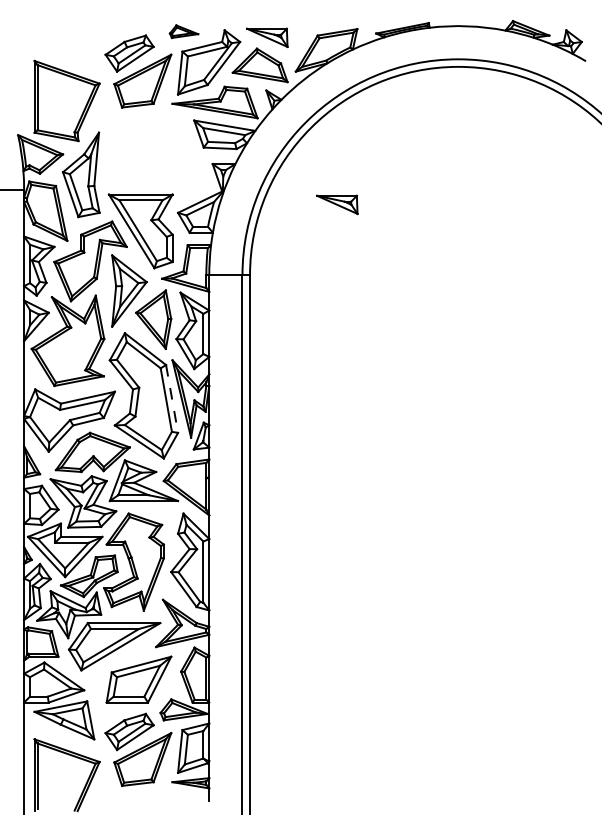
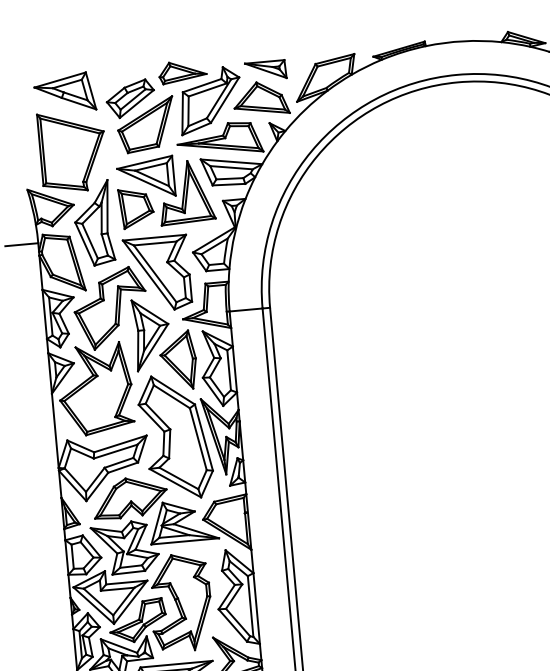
part: (183, 31) -> (182, 72), size x1.67
part: (64, 42) -> (65, 93), added
part: (155, 148) -> (164, 190), added
part: (337, 204) -> (350, 229), removed
line: (172, 399) -> (204, 438), dashed -> solid

